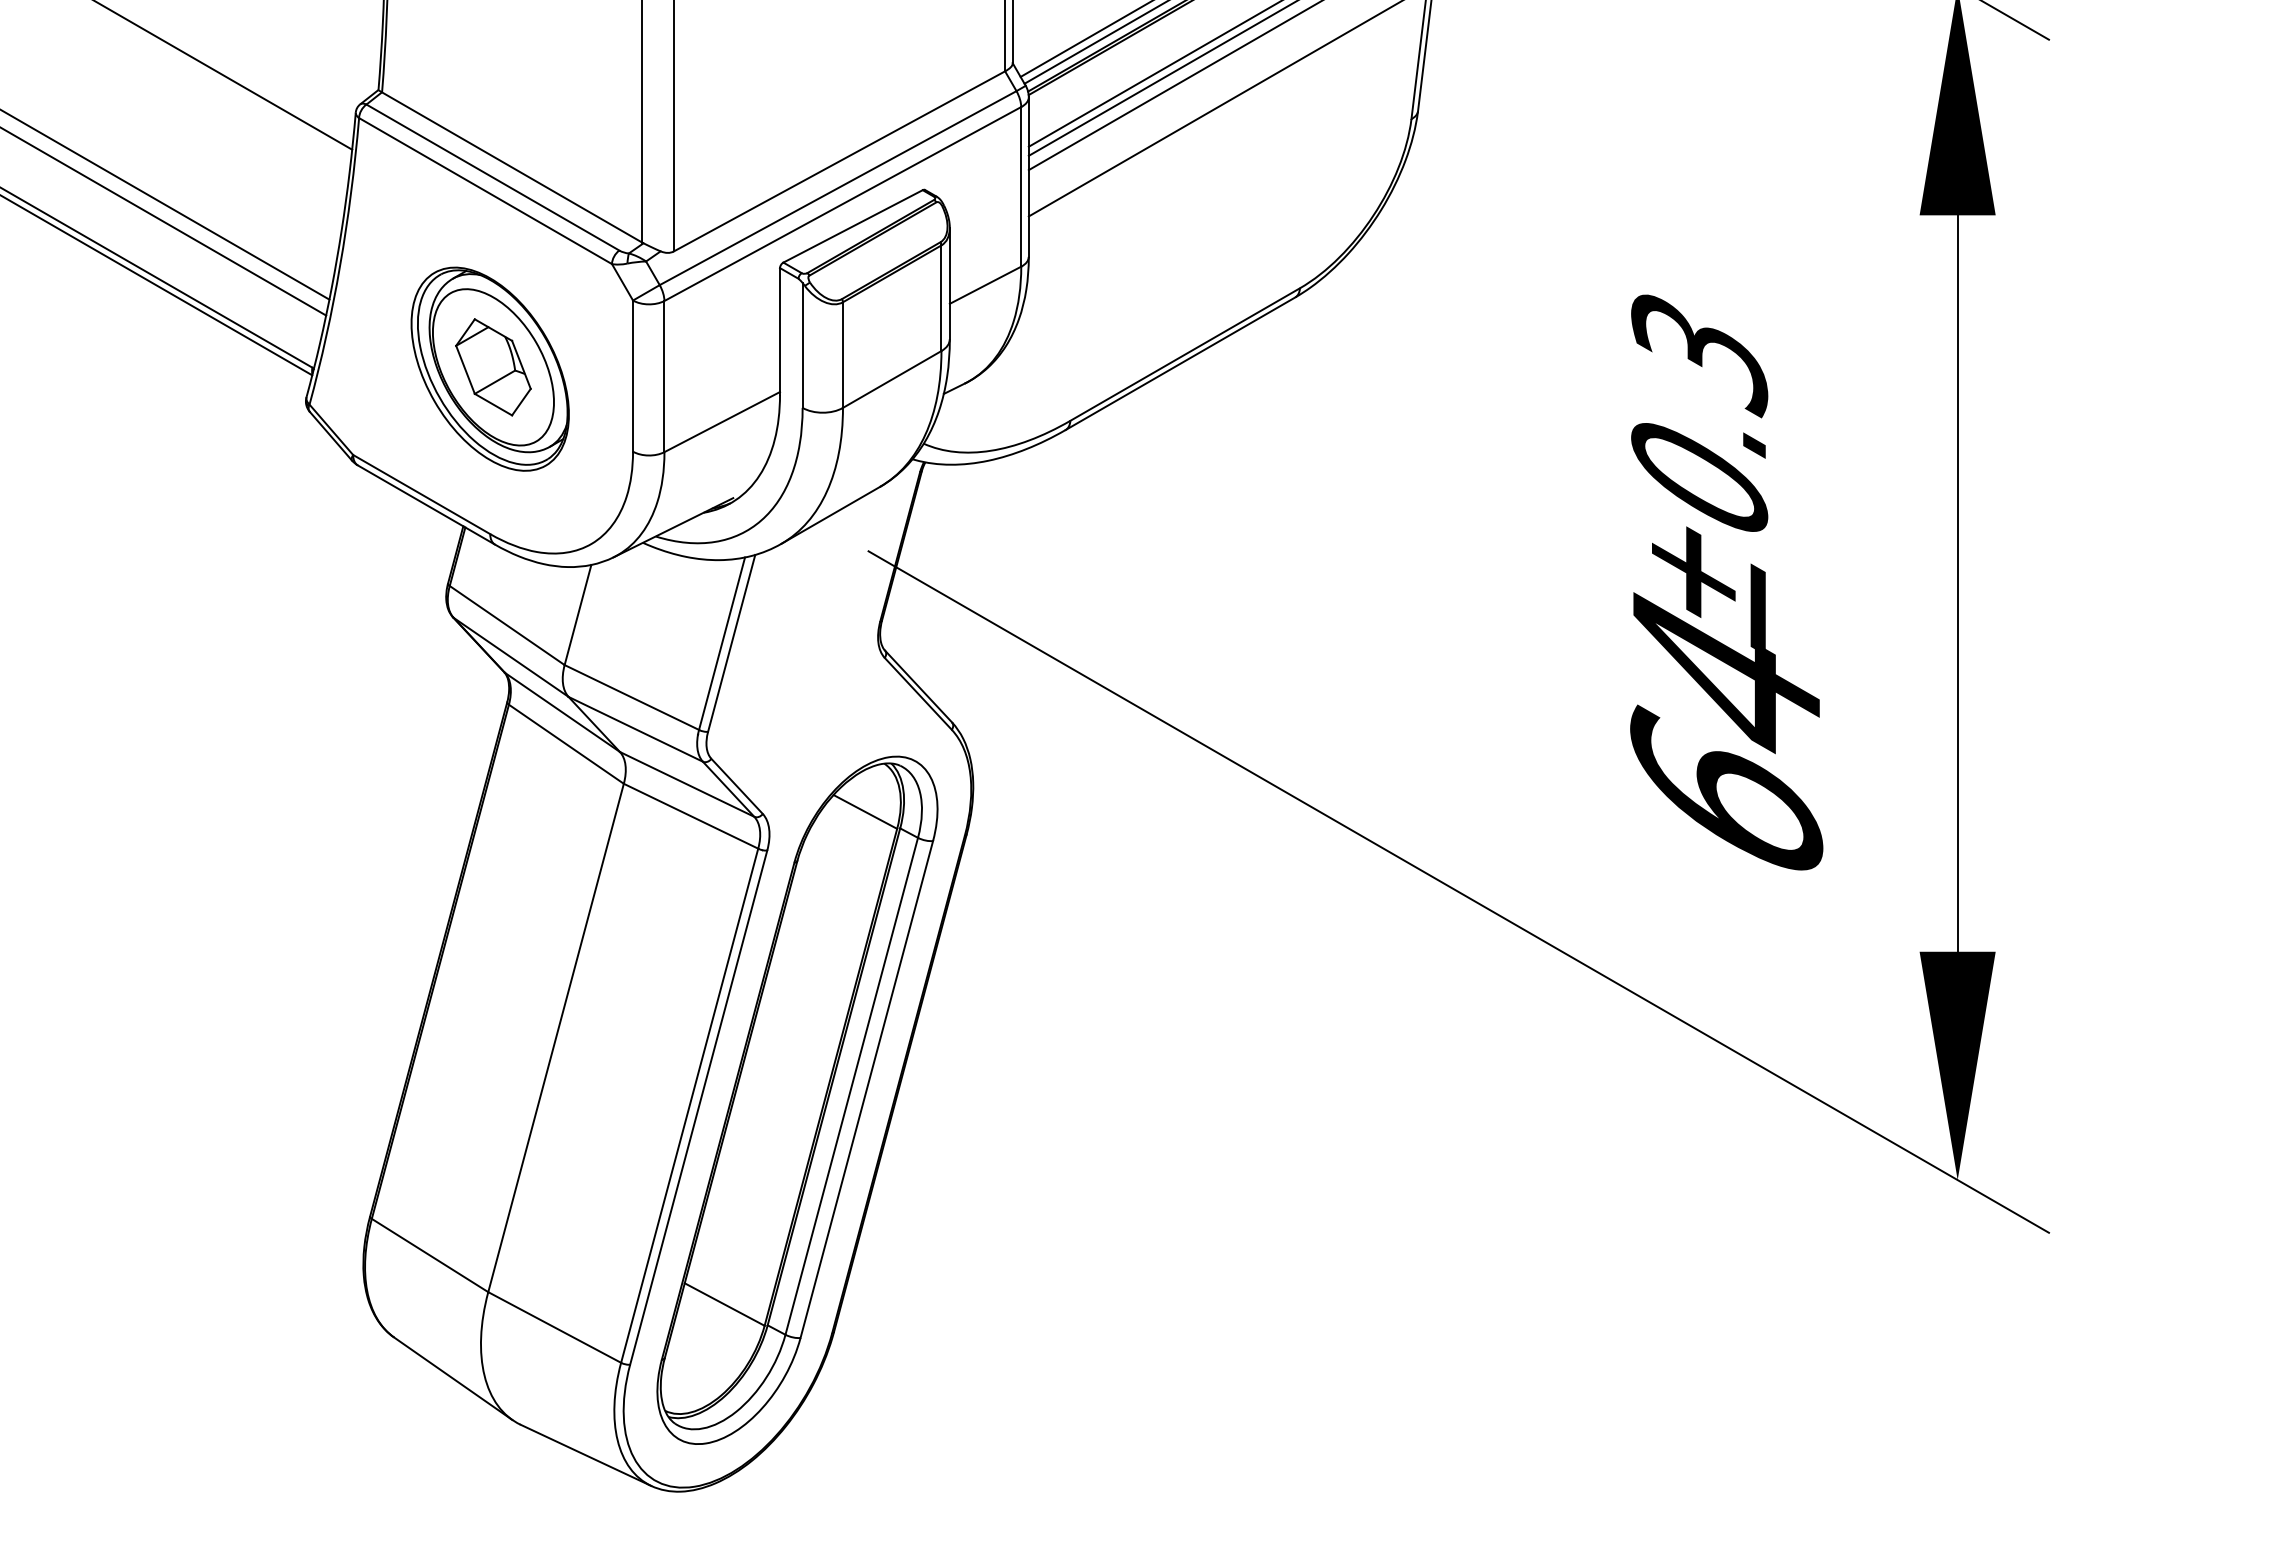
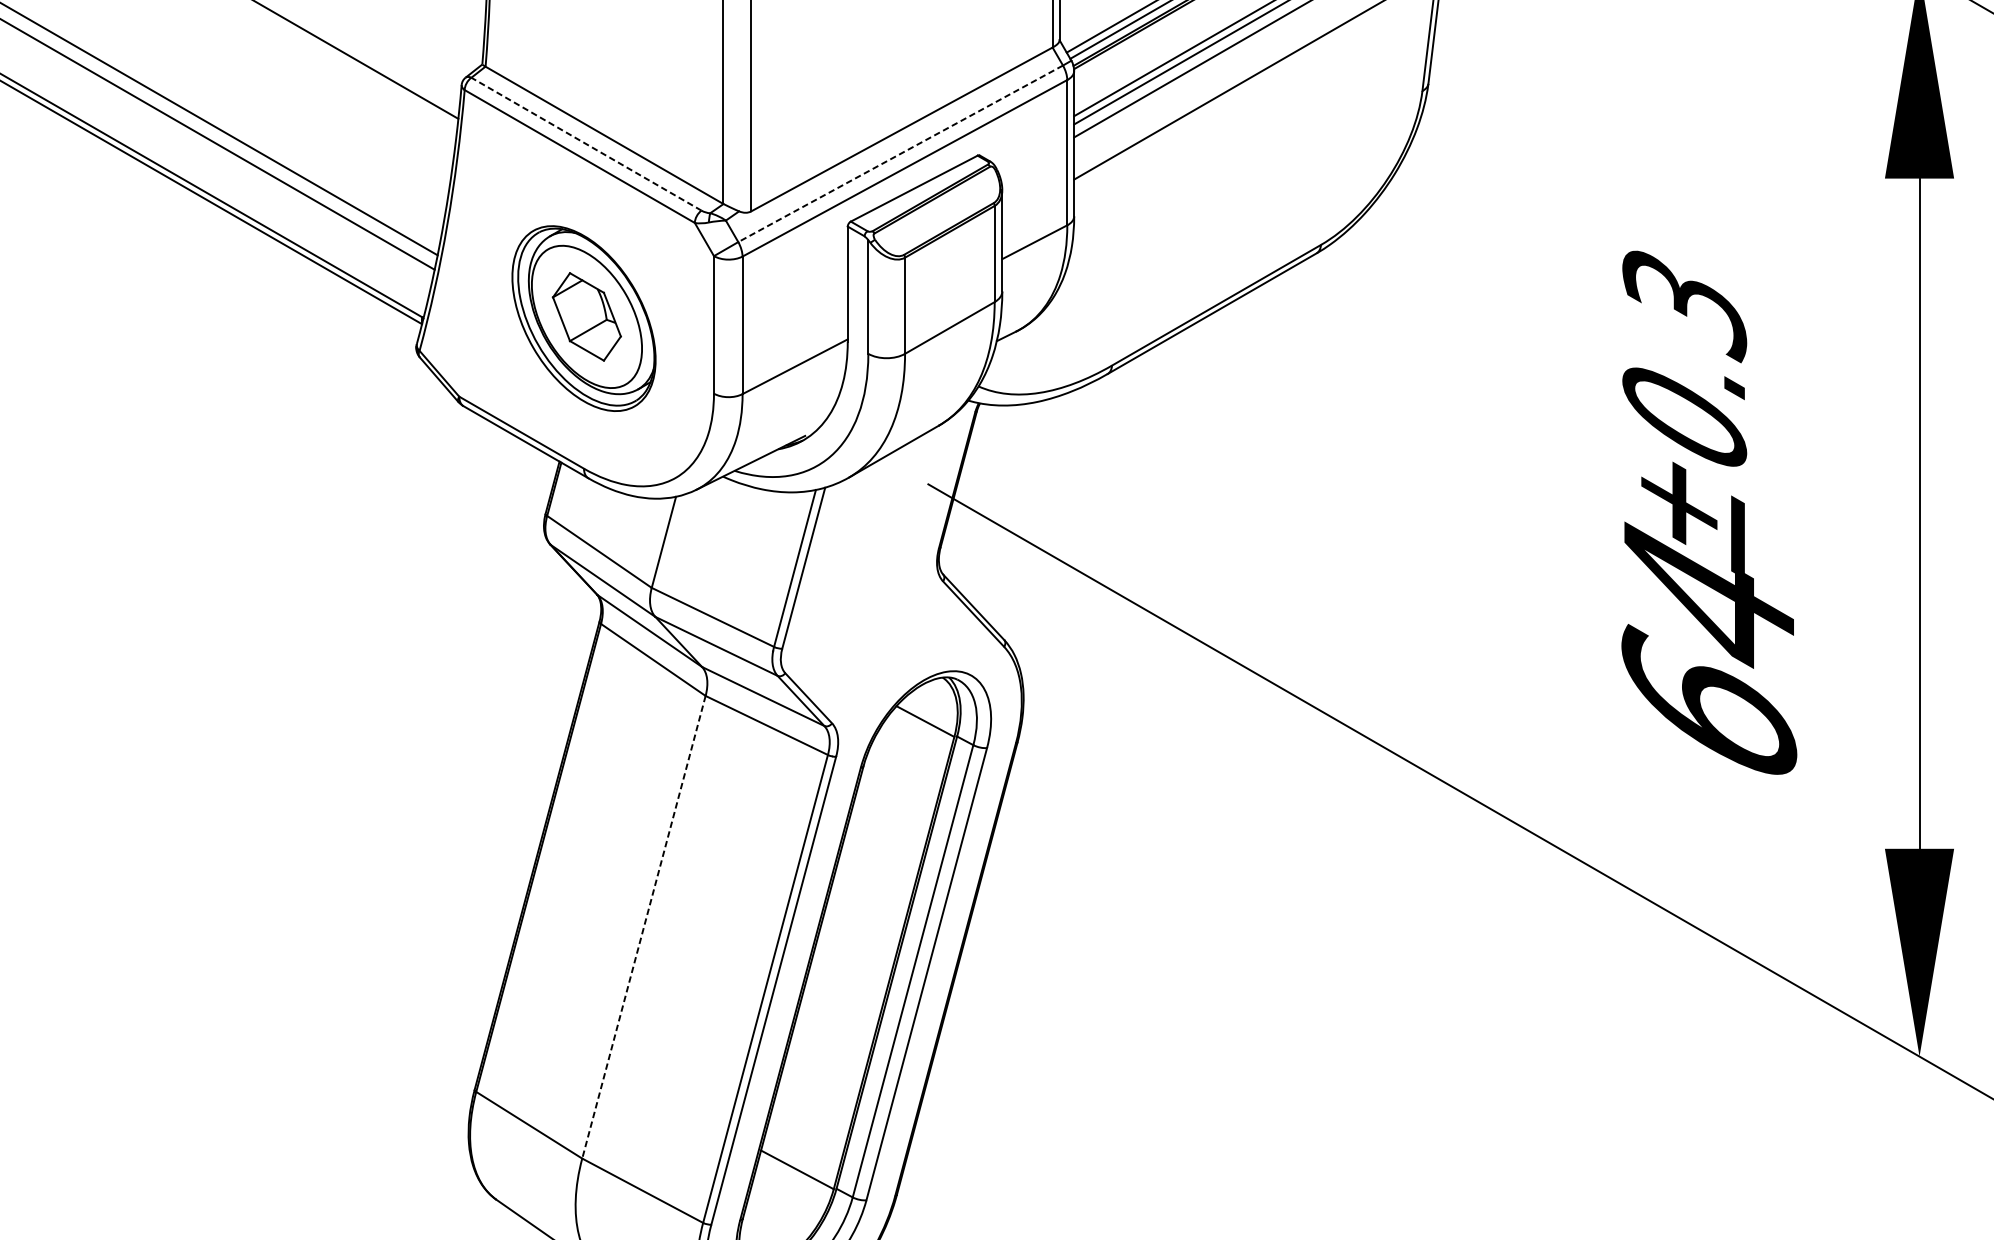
line: (492, 177) -> (586, 144), solid -> dashed
line: (837, 188) -> (900, 154), solid -> dashed
line: (555, 1038) -> (643, 927), solid -> dashed

